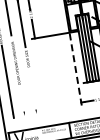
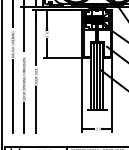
line: (76, 69) -> (82, 95), dashed -> solid
line: (33, 90) -> (36, 109), added
line: (22, 100) -> (24, 117), added

